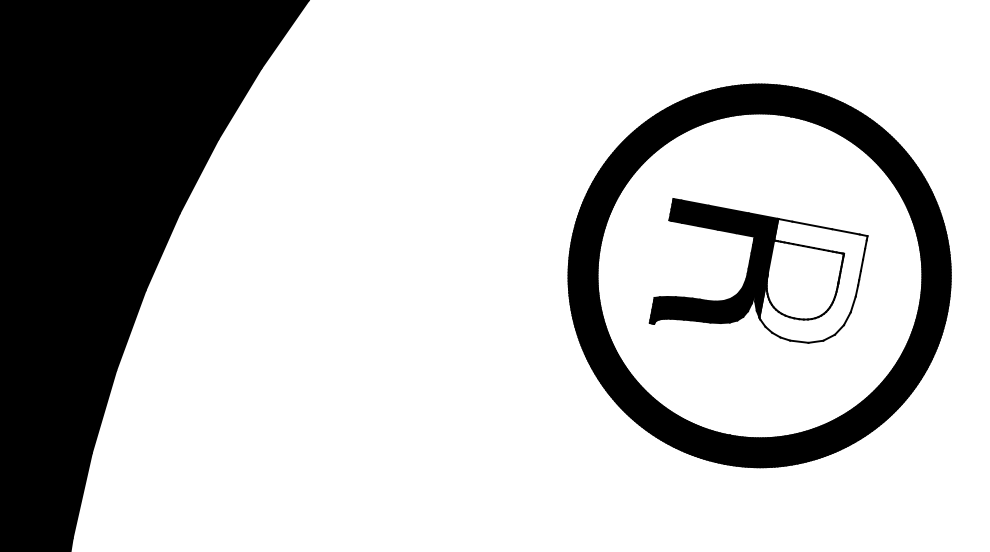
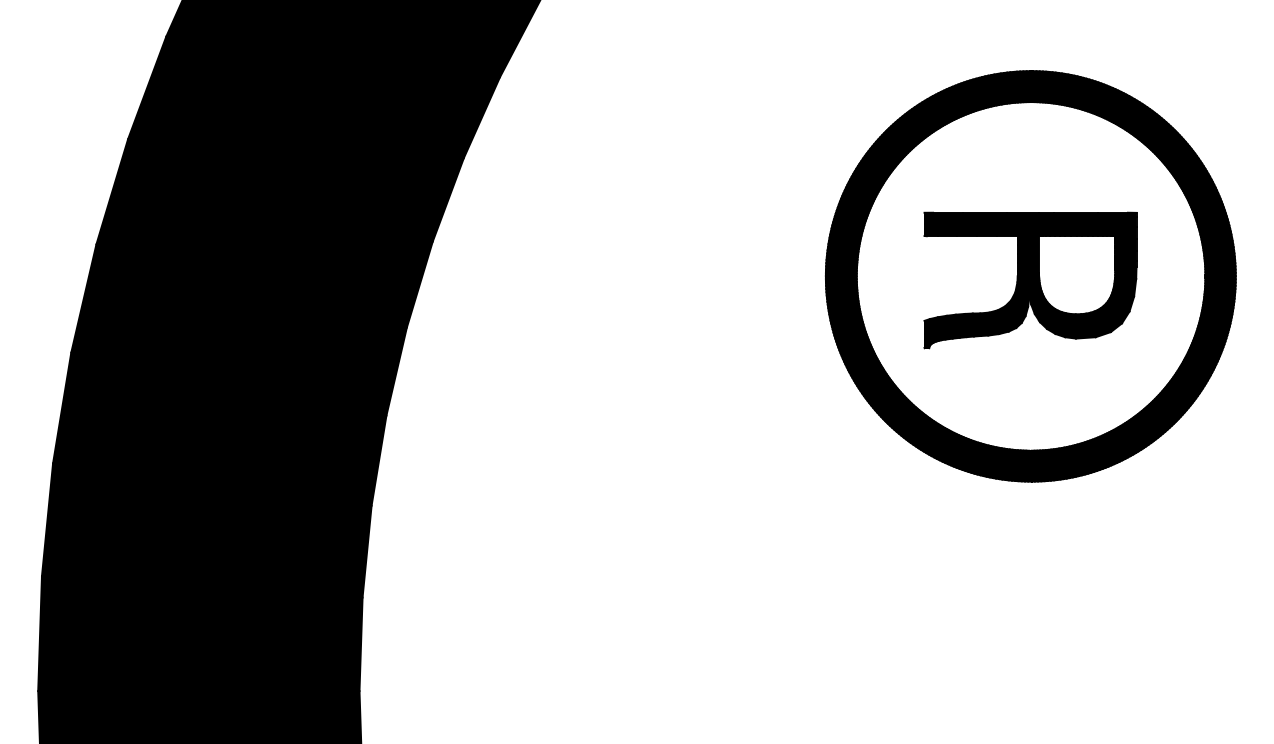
fill: (811, 284) -> (1087, 275), added

